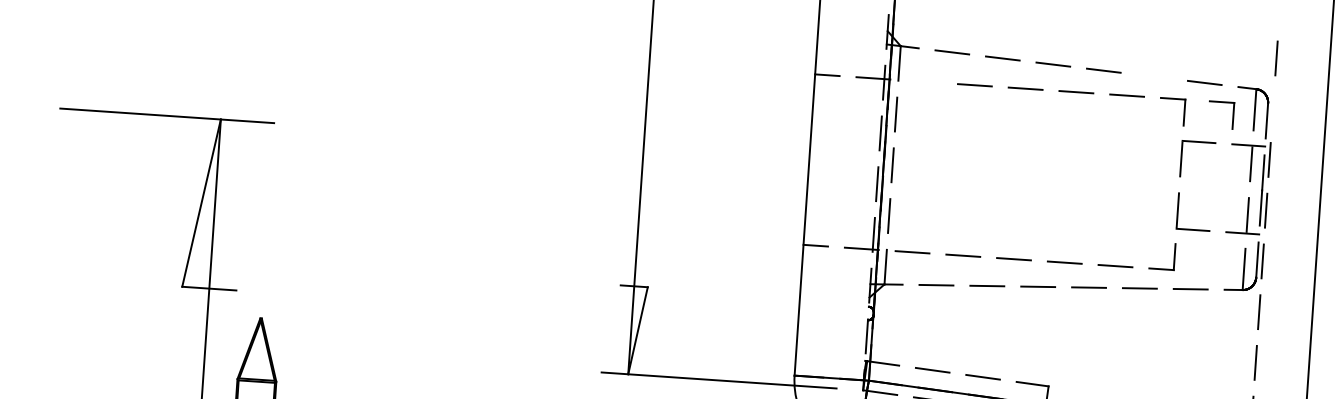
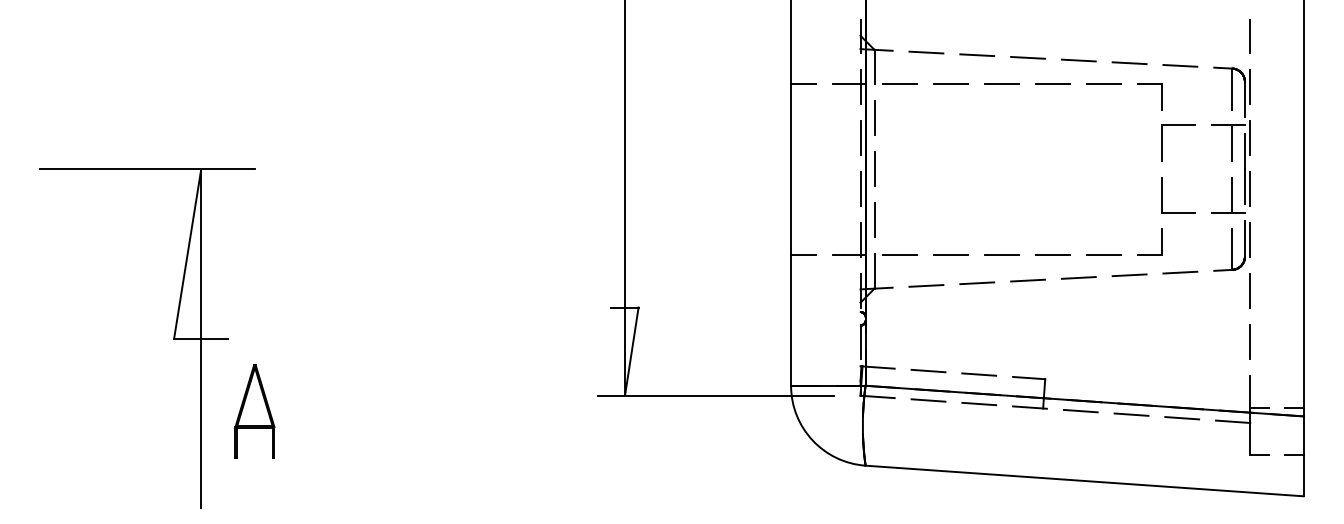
line: (1154, 77) -> (1129, 63), added
line: (924, 81) -> (900, 83), added
part: (1221, 102) -> (1198, 84), removed
line: (1273, 109) -> (1250, 87), added

